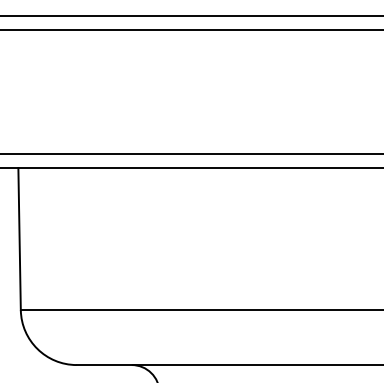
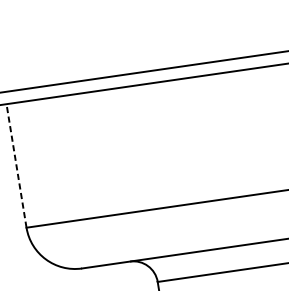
line: (19, 238) -> (16, 165), solid -> dashed

